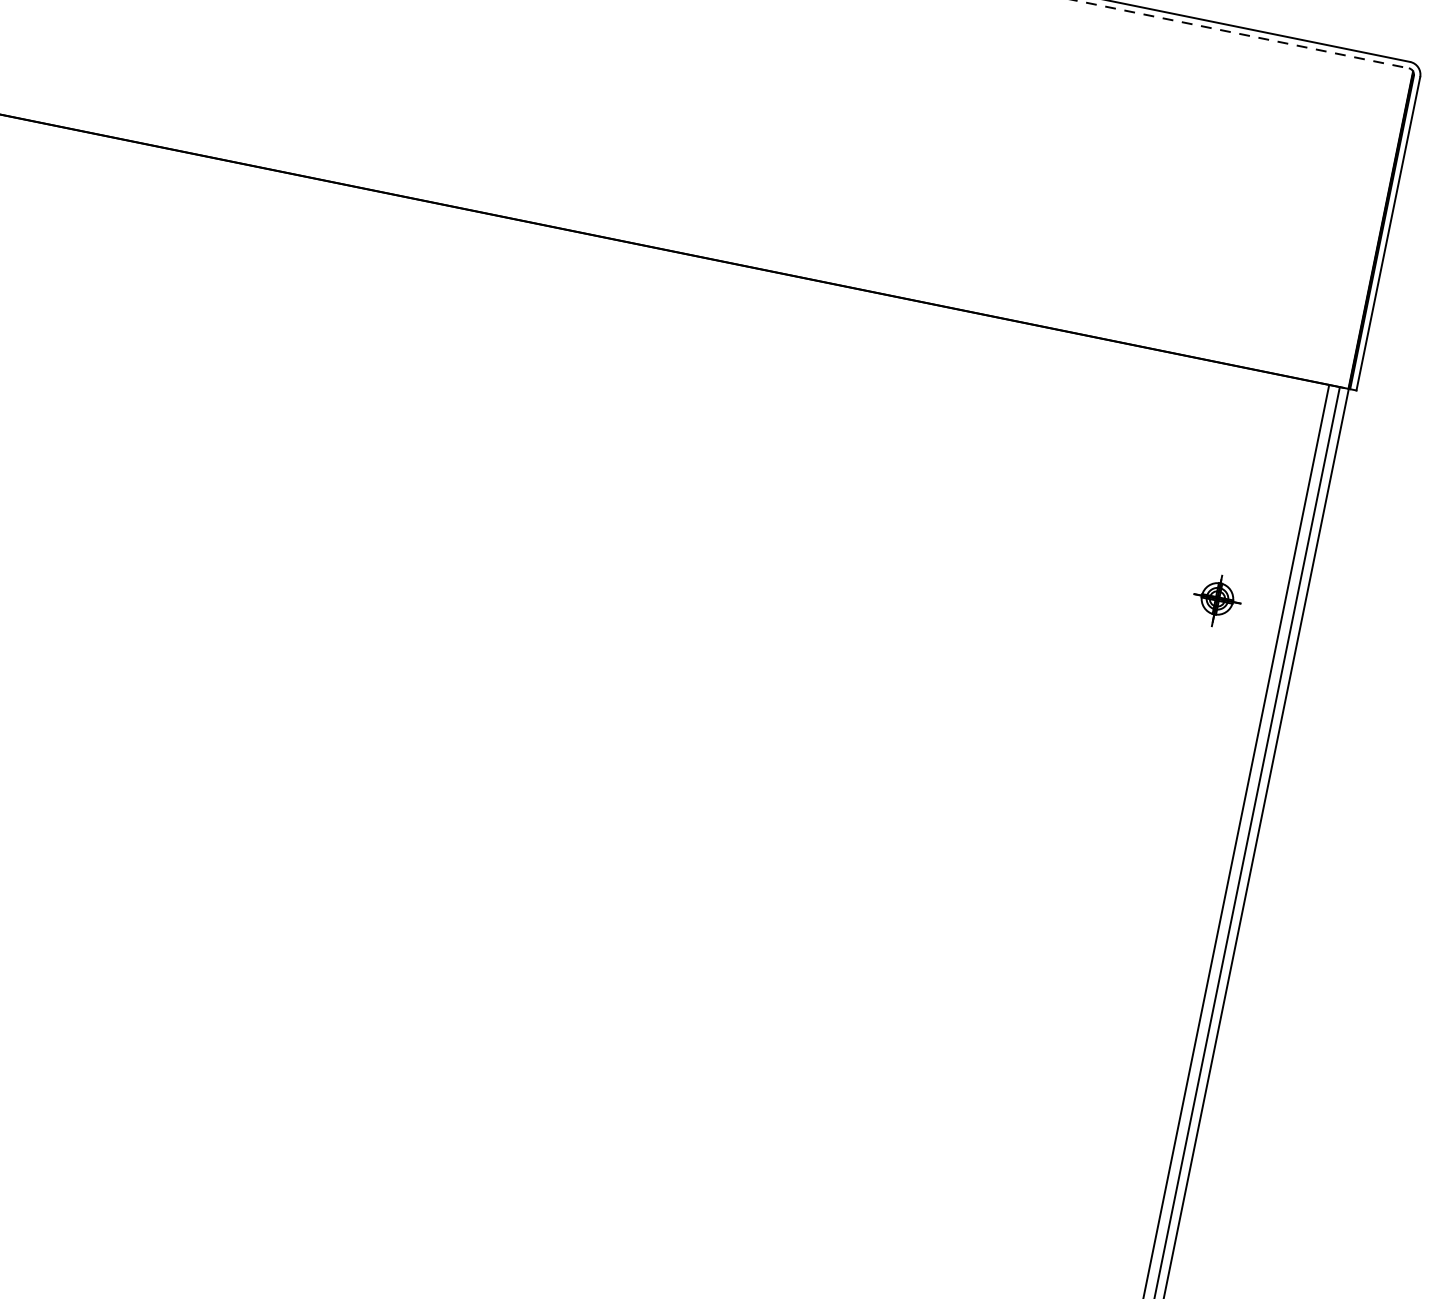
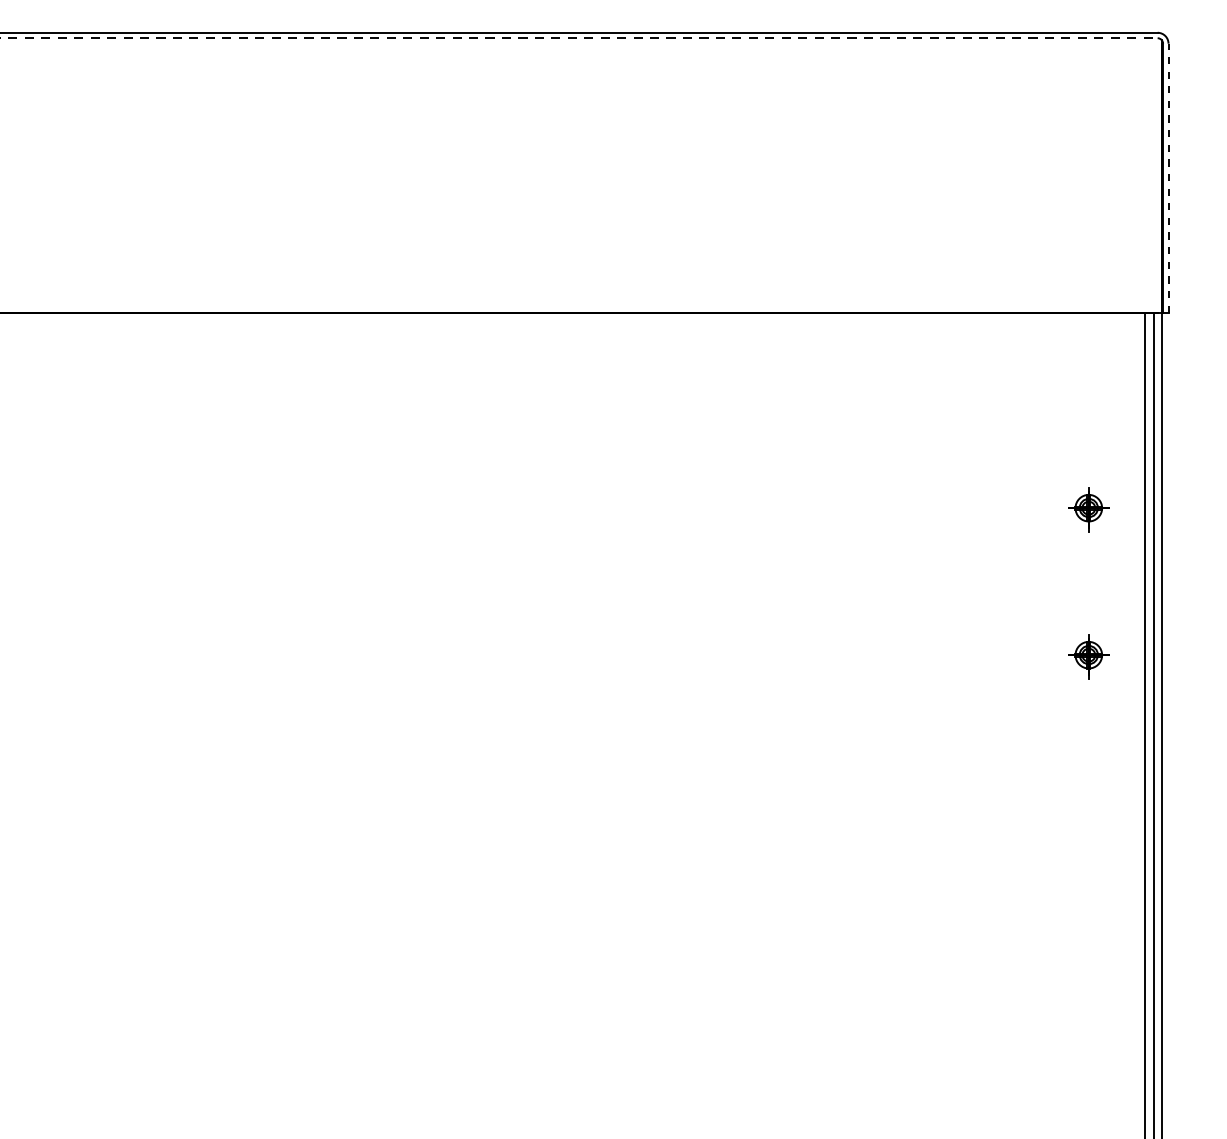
line: (1388, 234) -> (1168, 178), solid -> dashed
part: (1181, 771) -> (1088, 656), added

